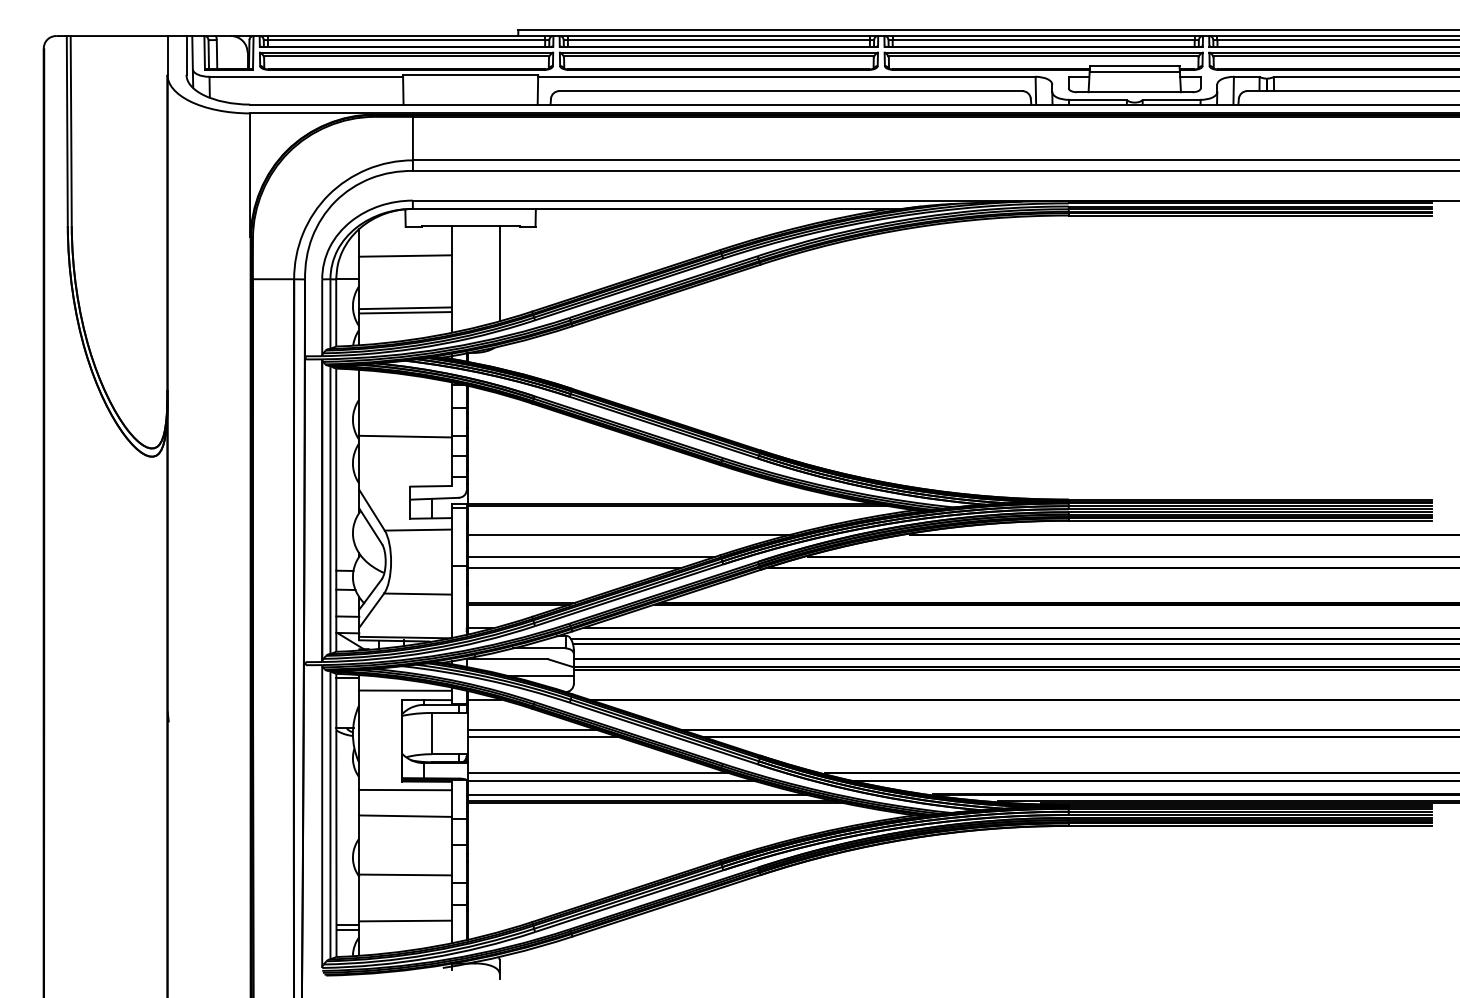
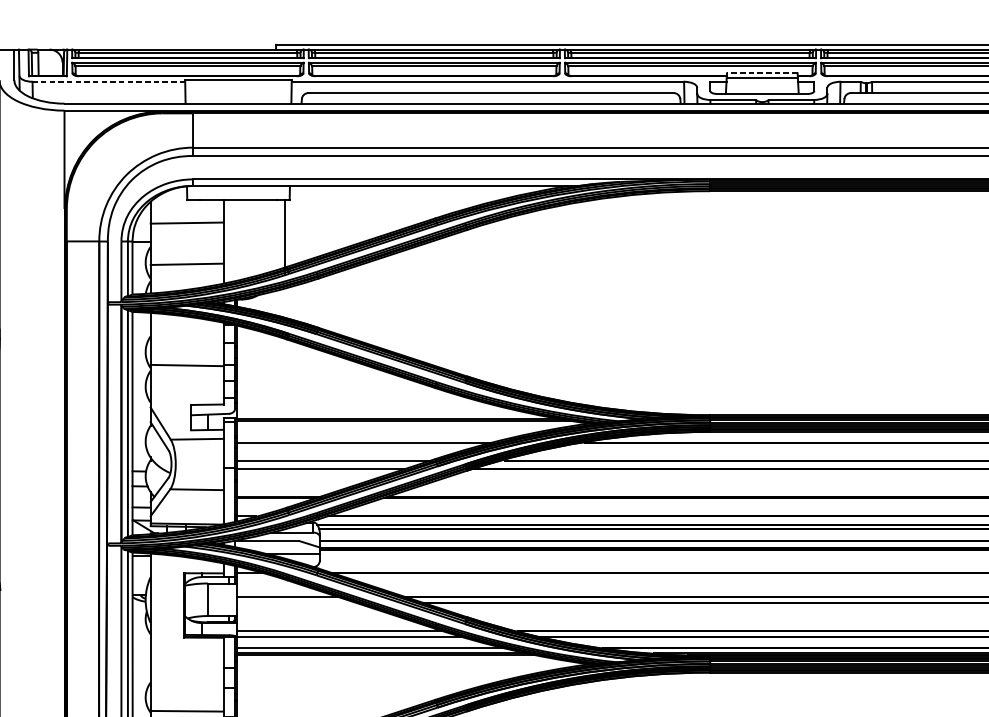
line: (1134, 66) -> (762, 73), solid -> dashed
line: (306, 76) -> (109, 81), solid -> dashed
line: (499, 273) -> (284, 236), moved
line: (405, 312) -> (187, 267), removed
line: (405, 690) -> (187, 565), removed
line: (543, 737) -> (295, 602), removed
line: (405, 789) -> (187, 643), removed
line: (405, 815) -> (187, 664), removed

